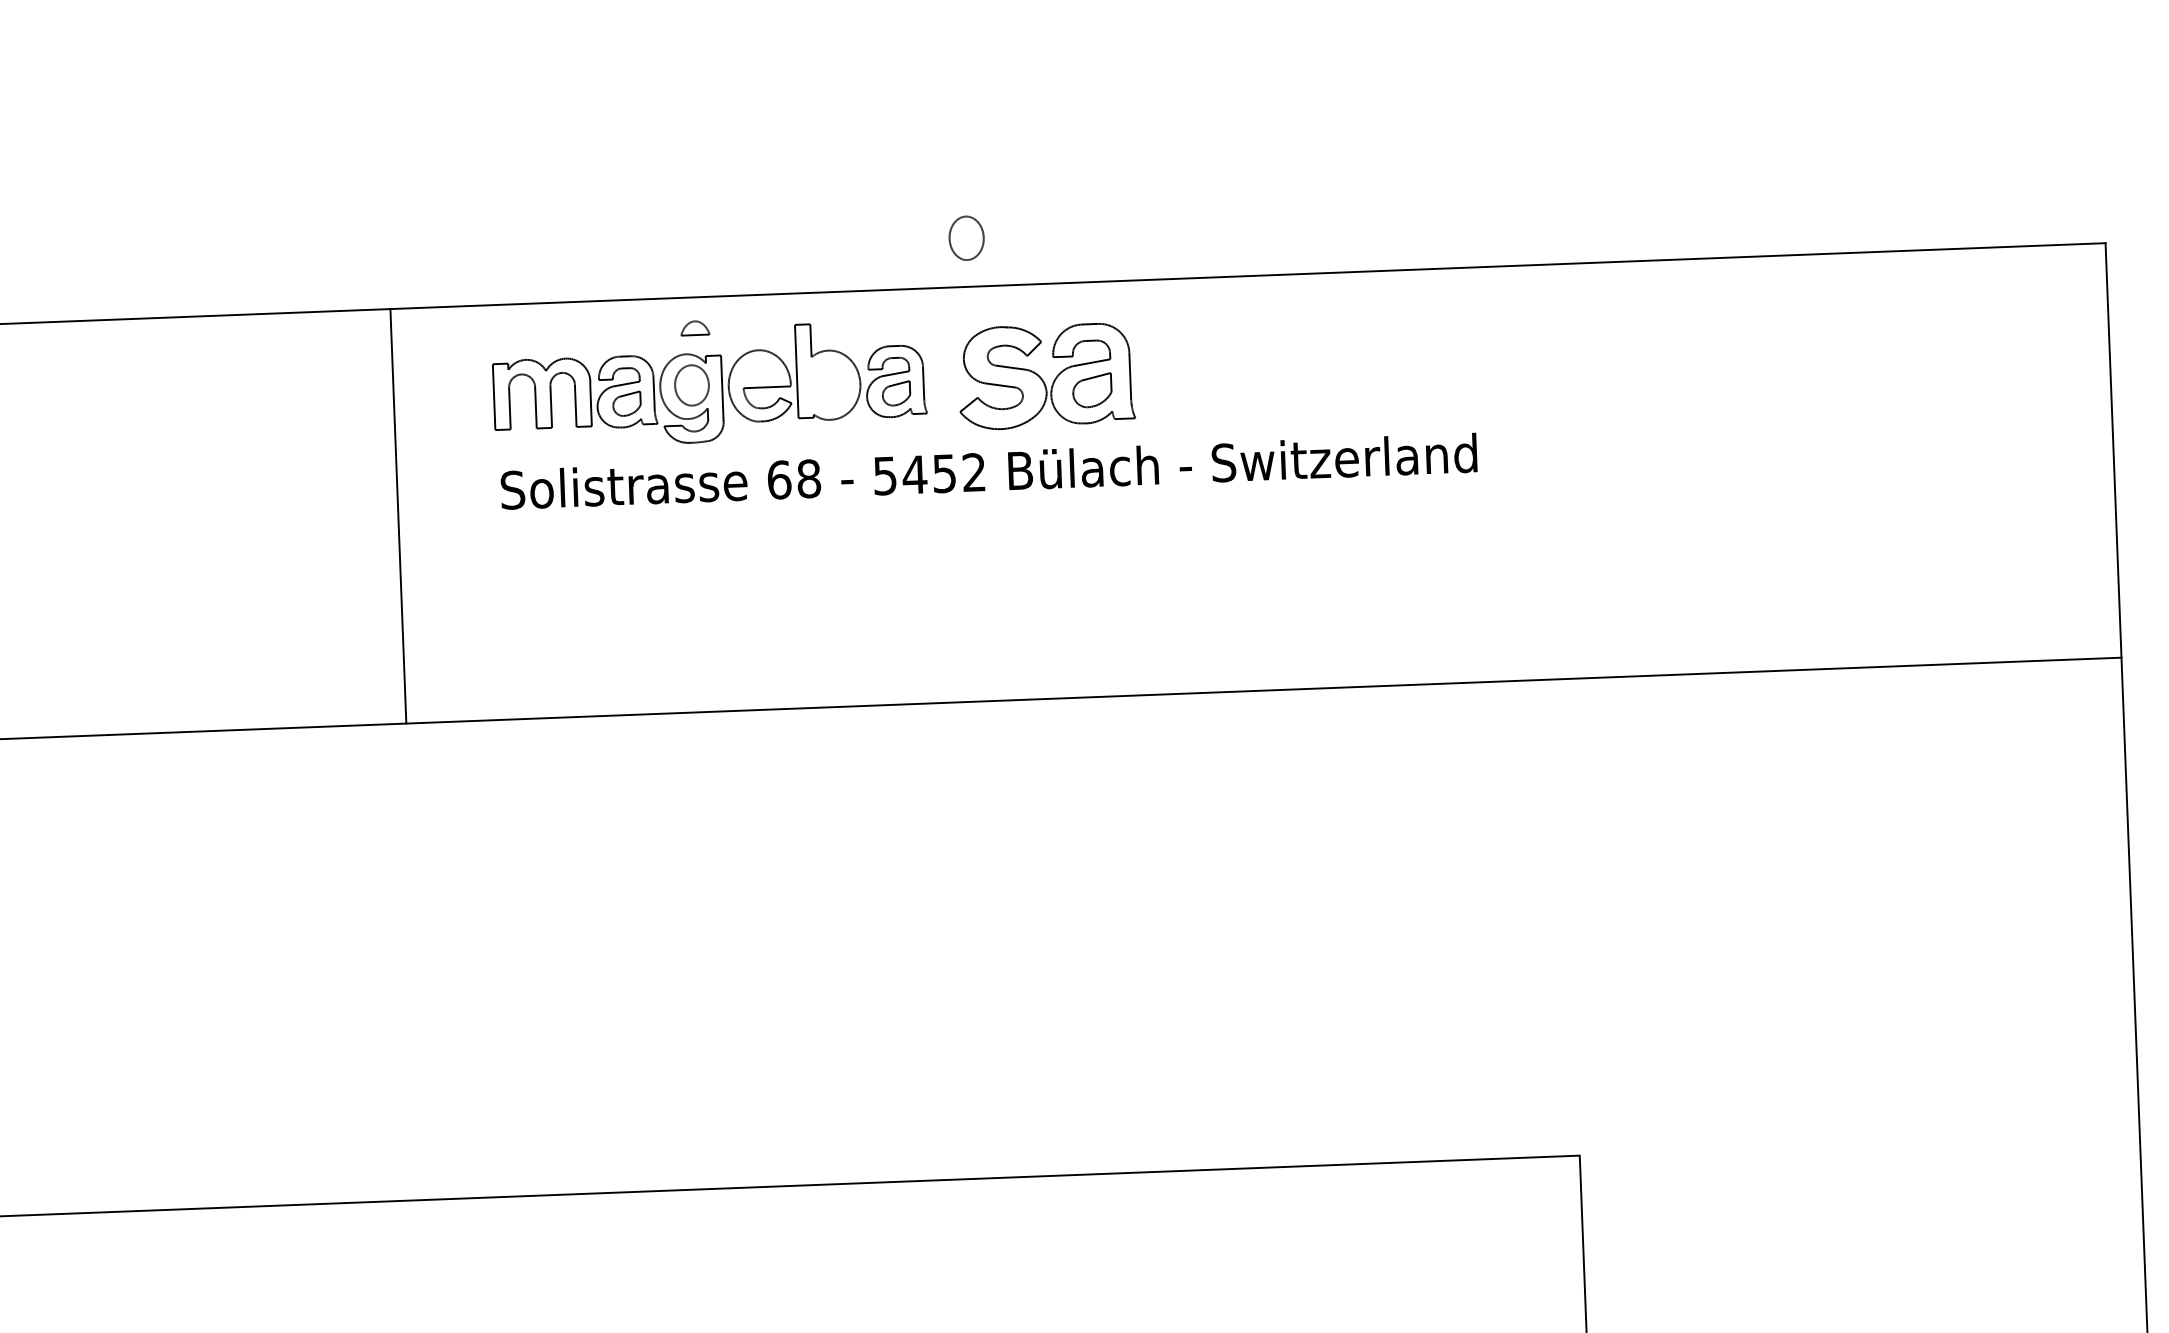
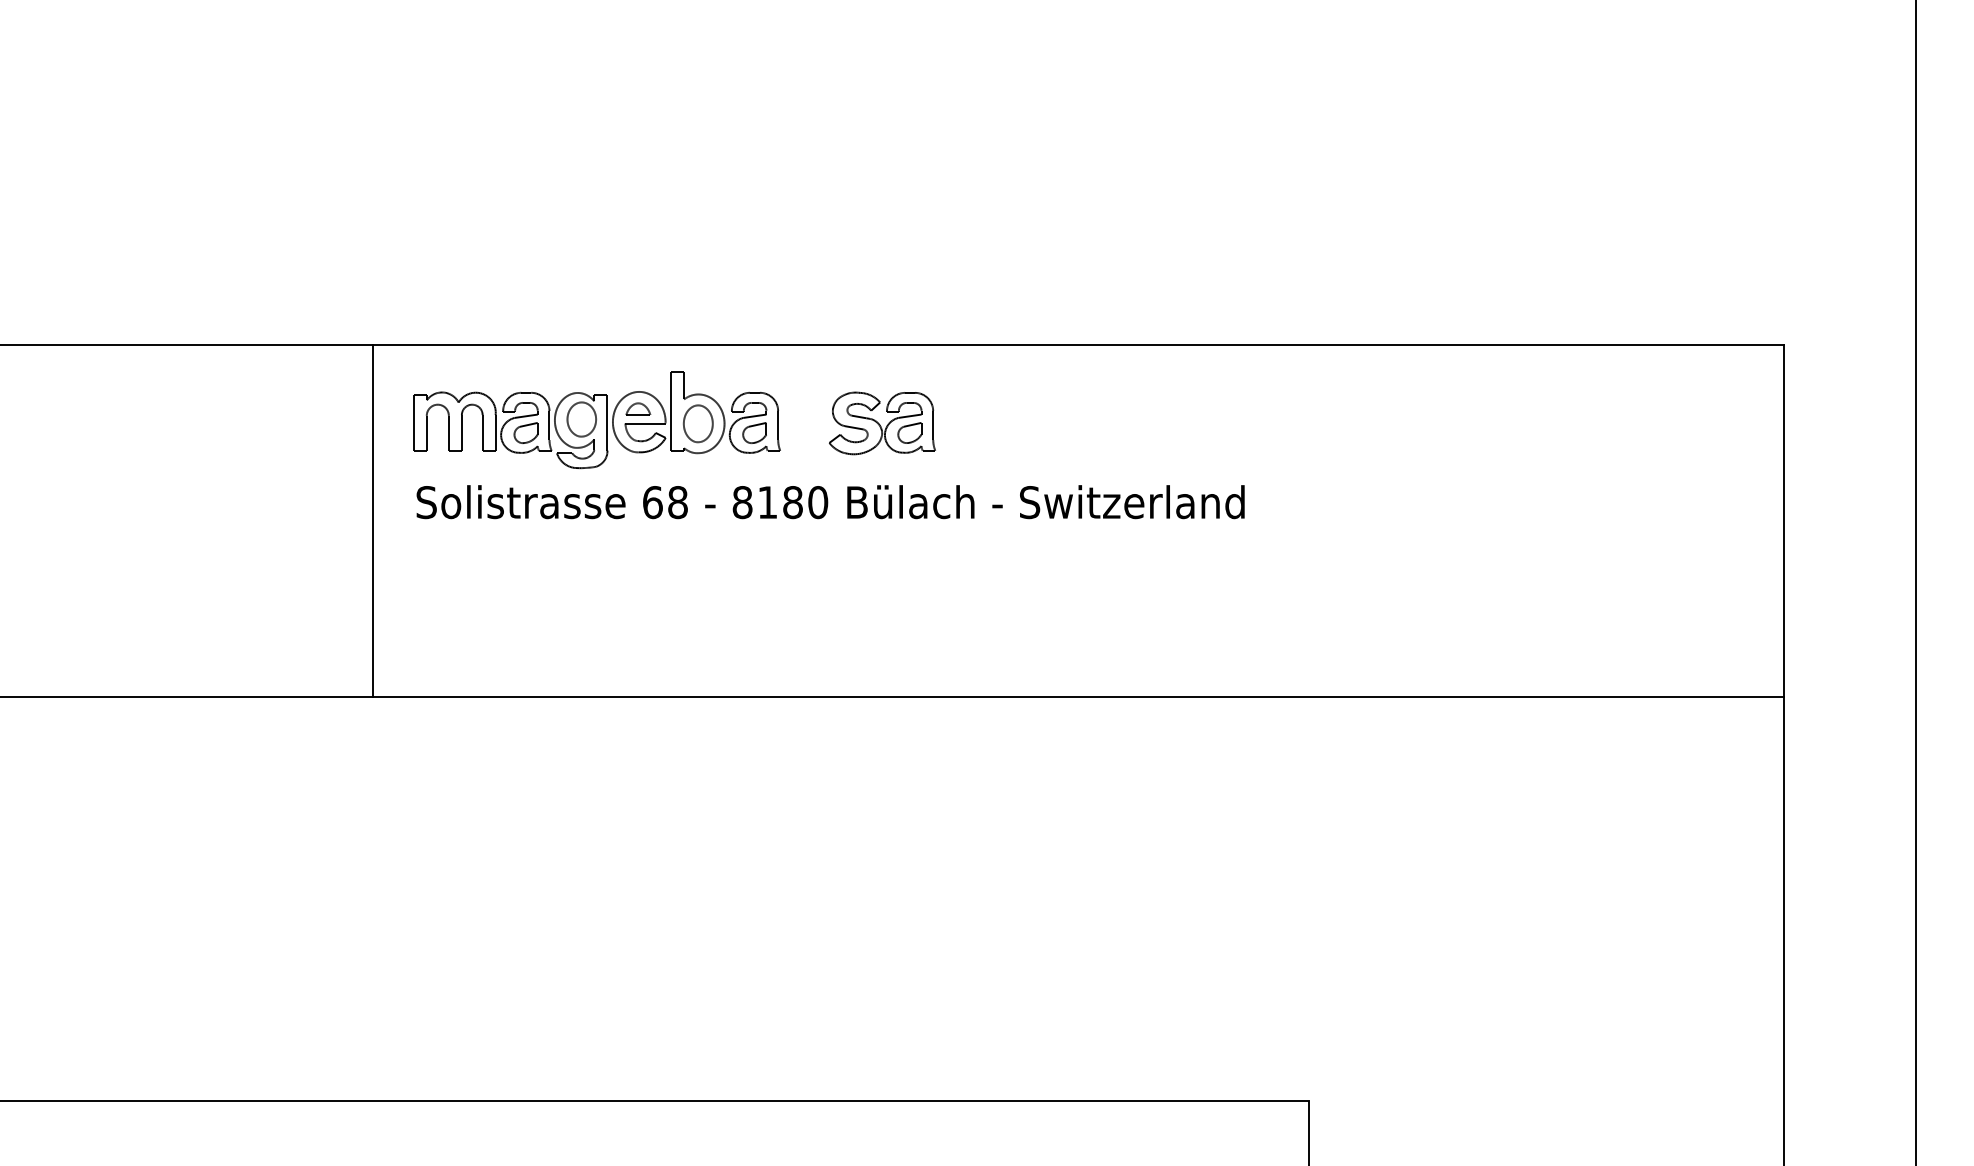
part: (966, 237) -> (698, 423), moved
part: (695, 327) -> (638, 408), moved
part: (1046, 376) -> (882, 423), size x0.71
text: (929, 474) -> (780, 502), 5452 -> 8180
line: (398, 515) -> (372, 520), moved

